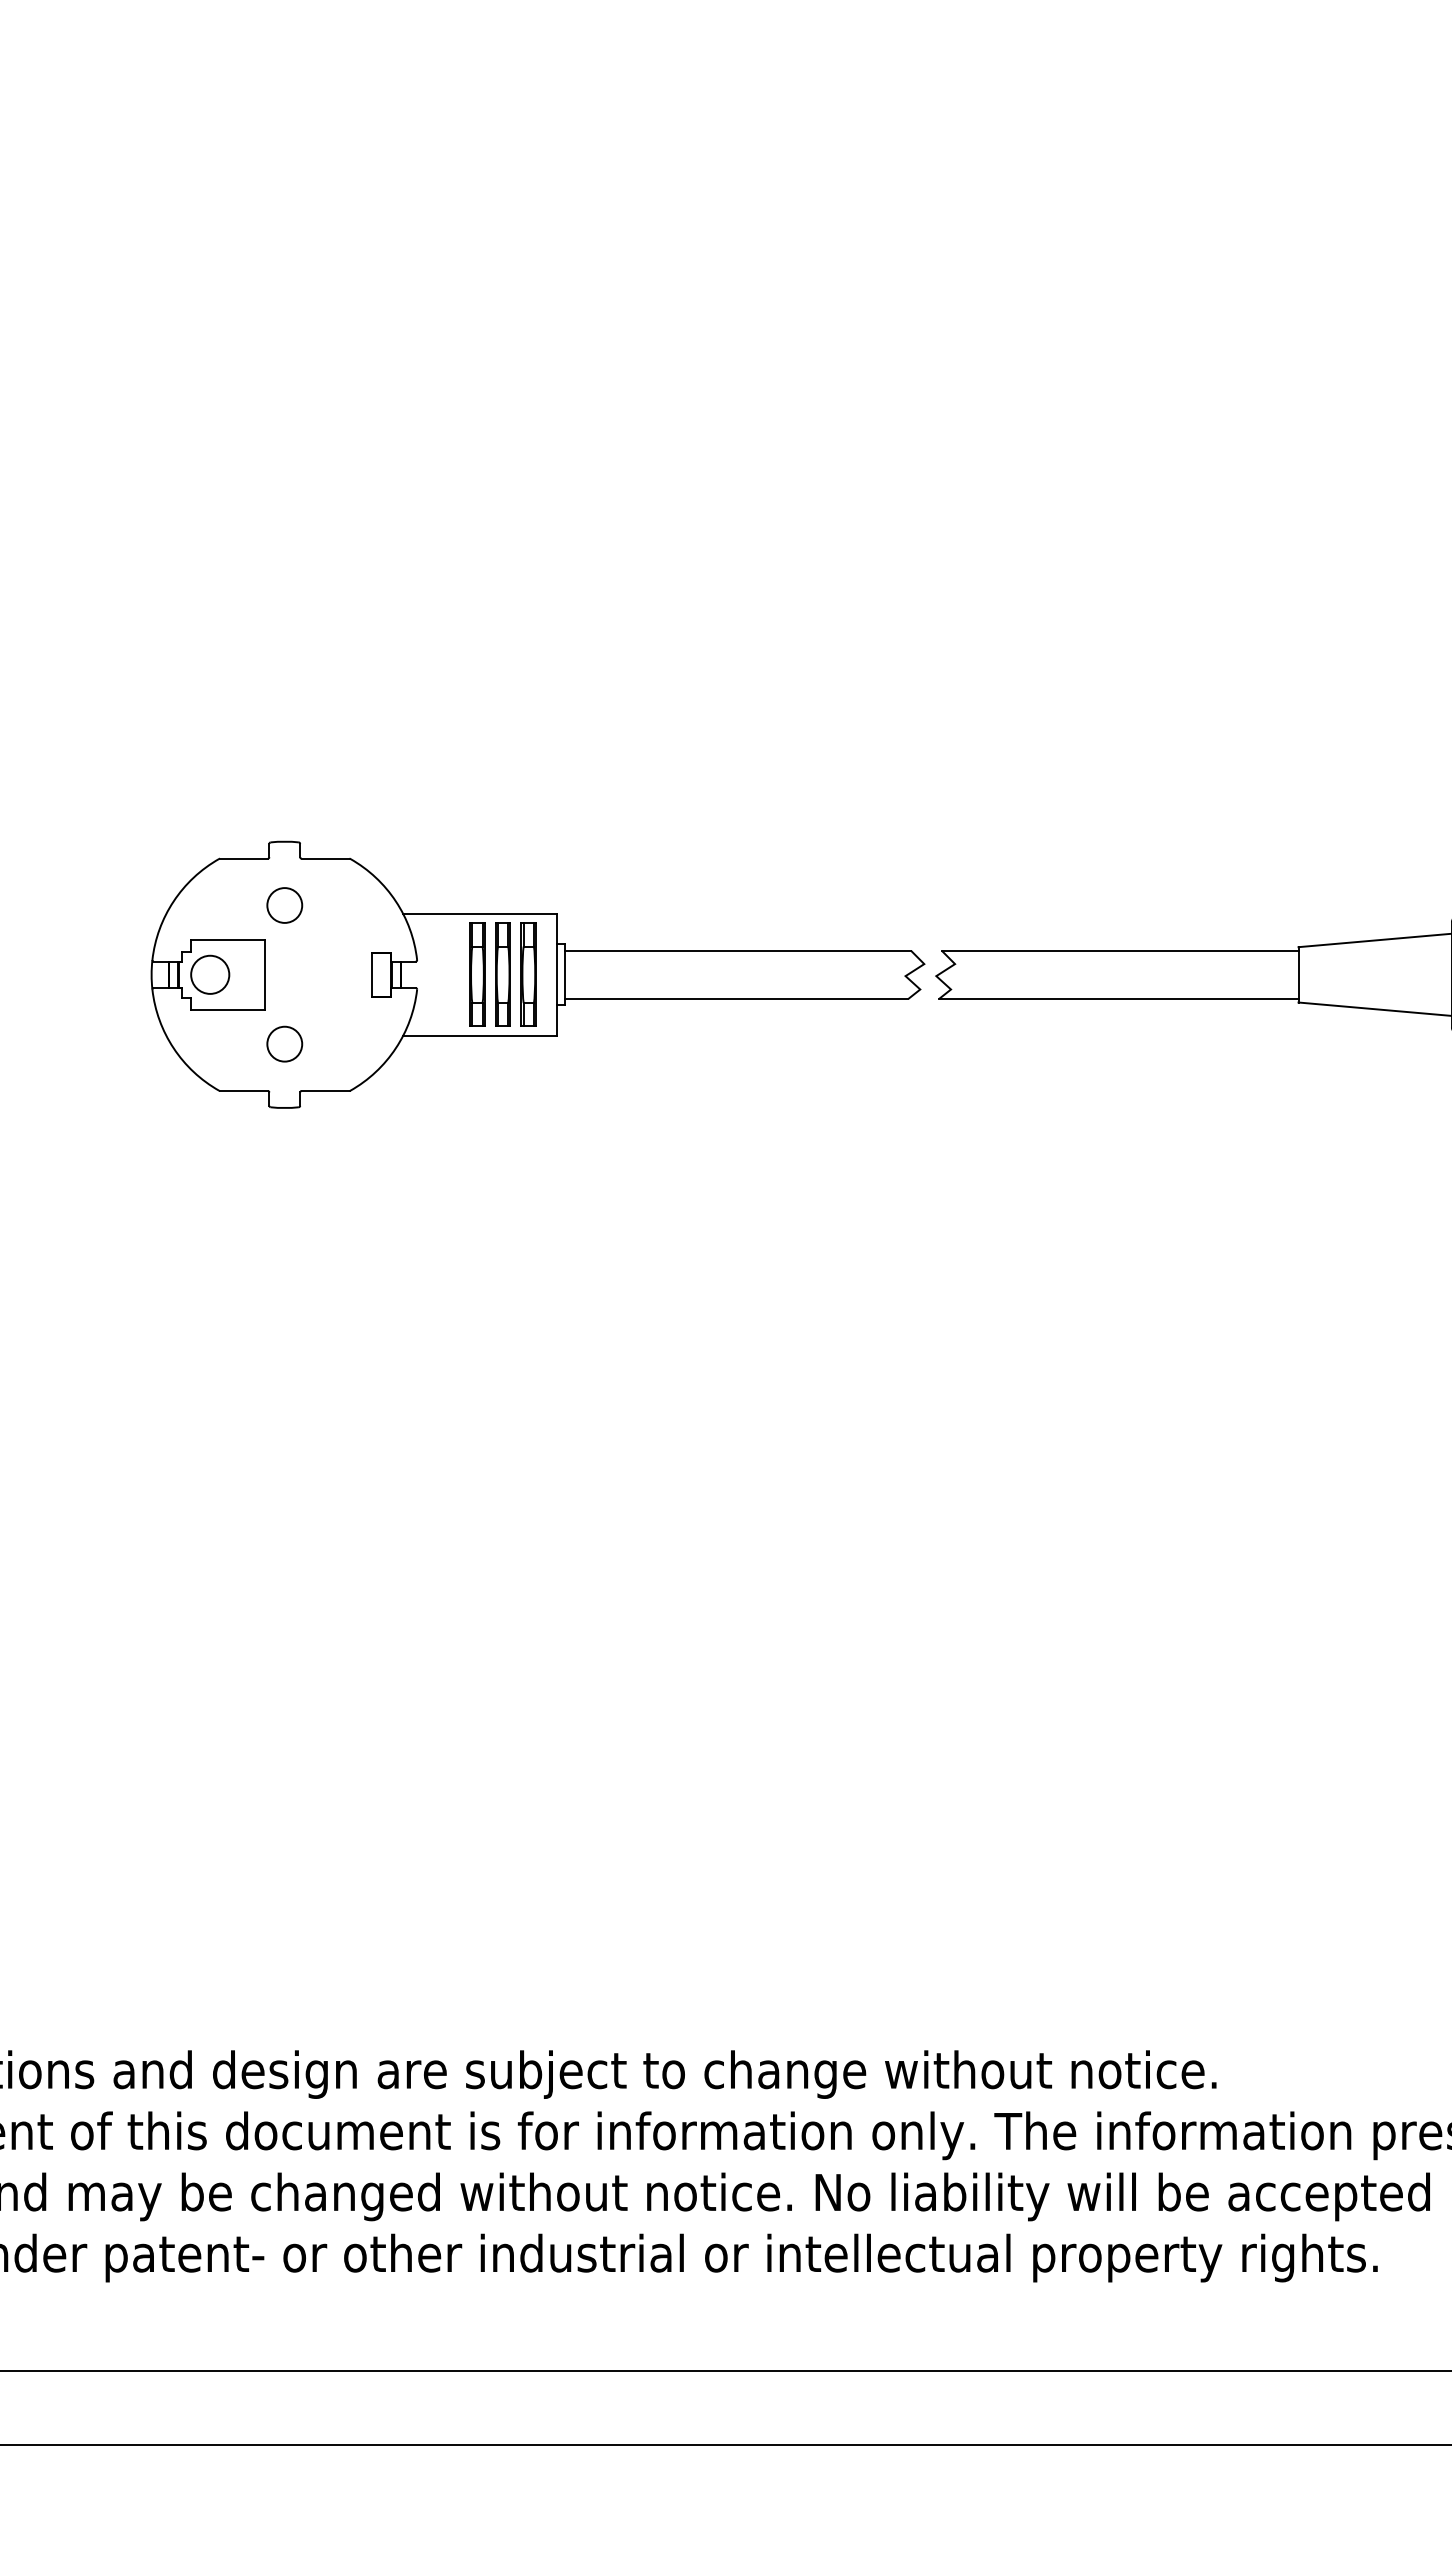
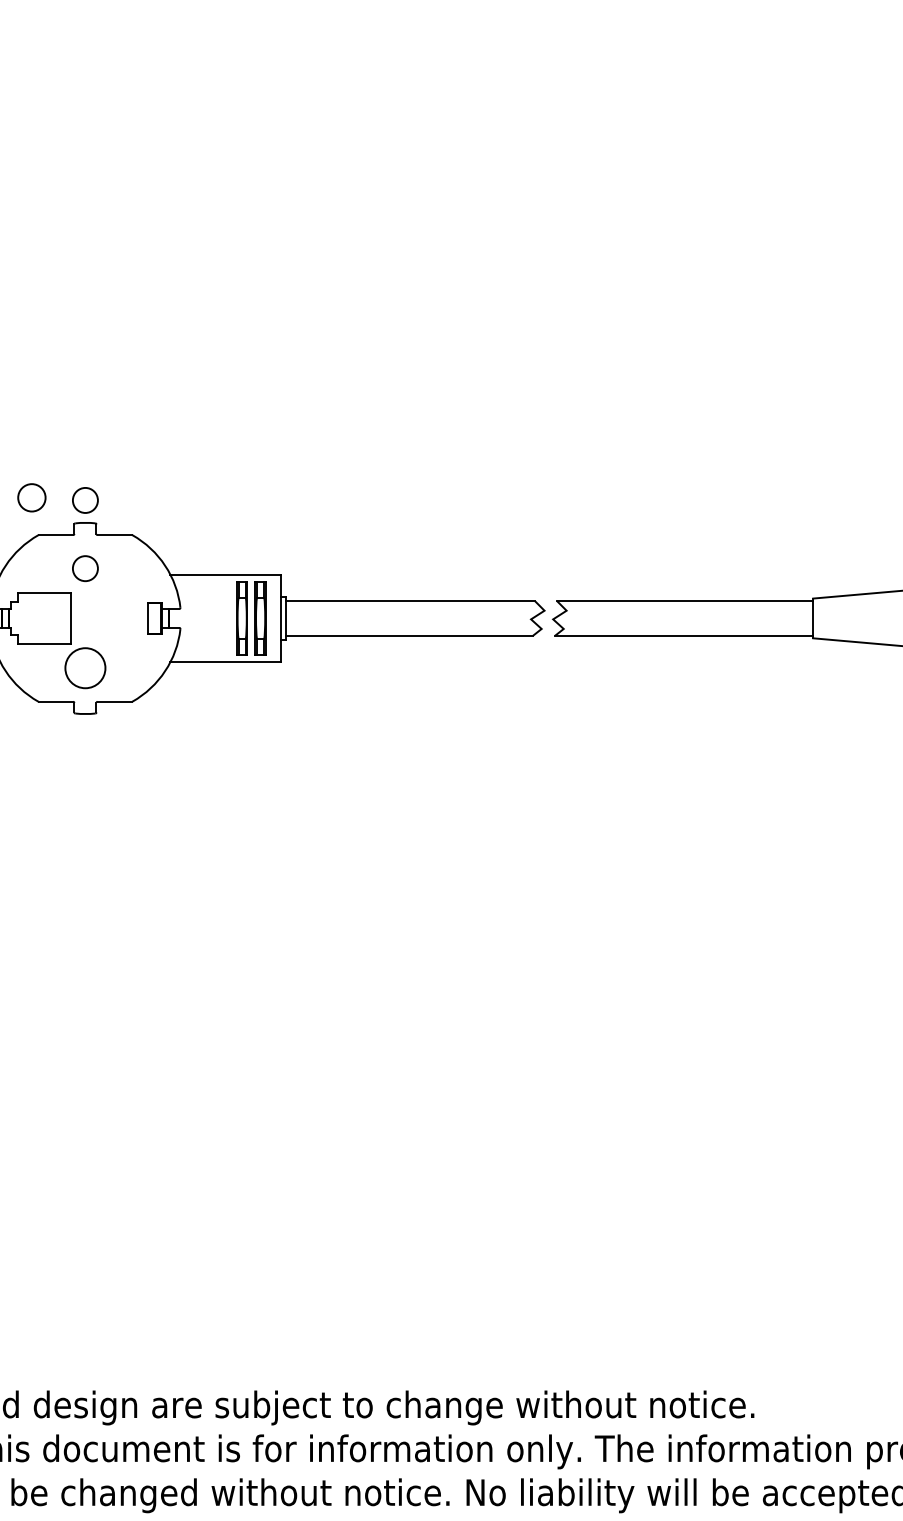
circle: (284, 810) -> (85, 500), added
circle: (210, 974) -> (32, 497), moved
part: (477, 974) -> (223, 618), removed
circle: (284, 1043) -> (85, 667), size x1.6

